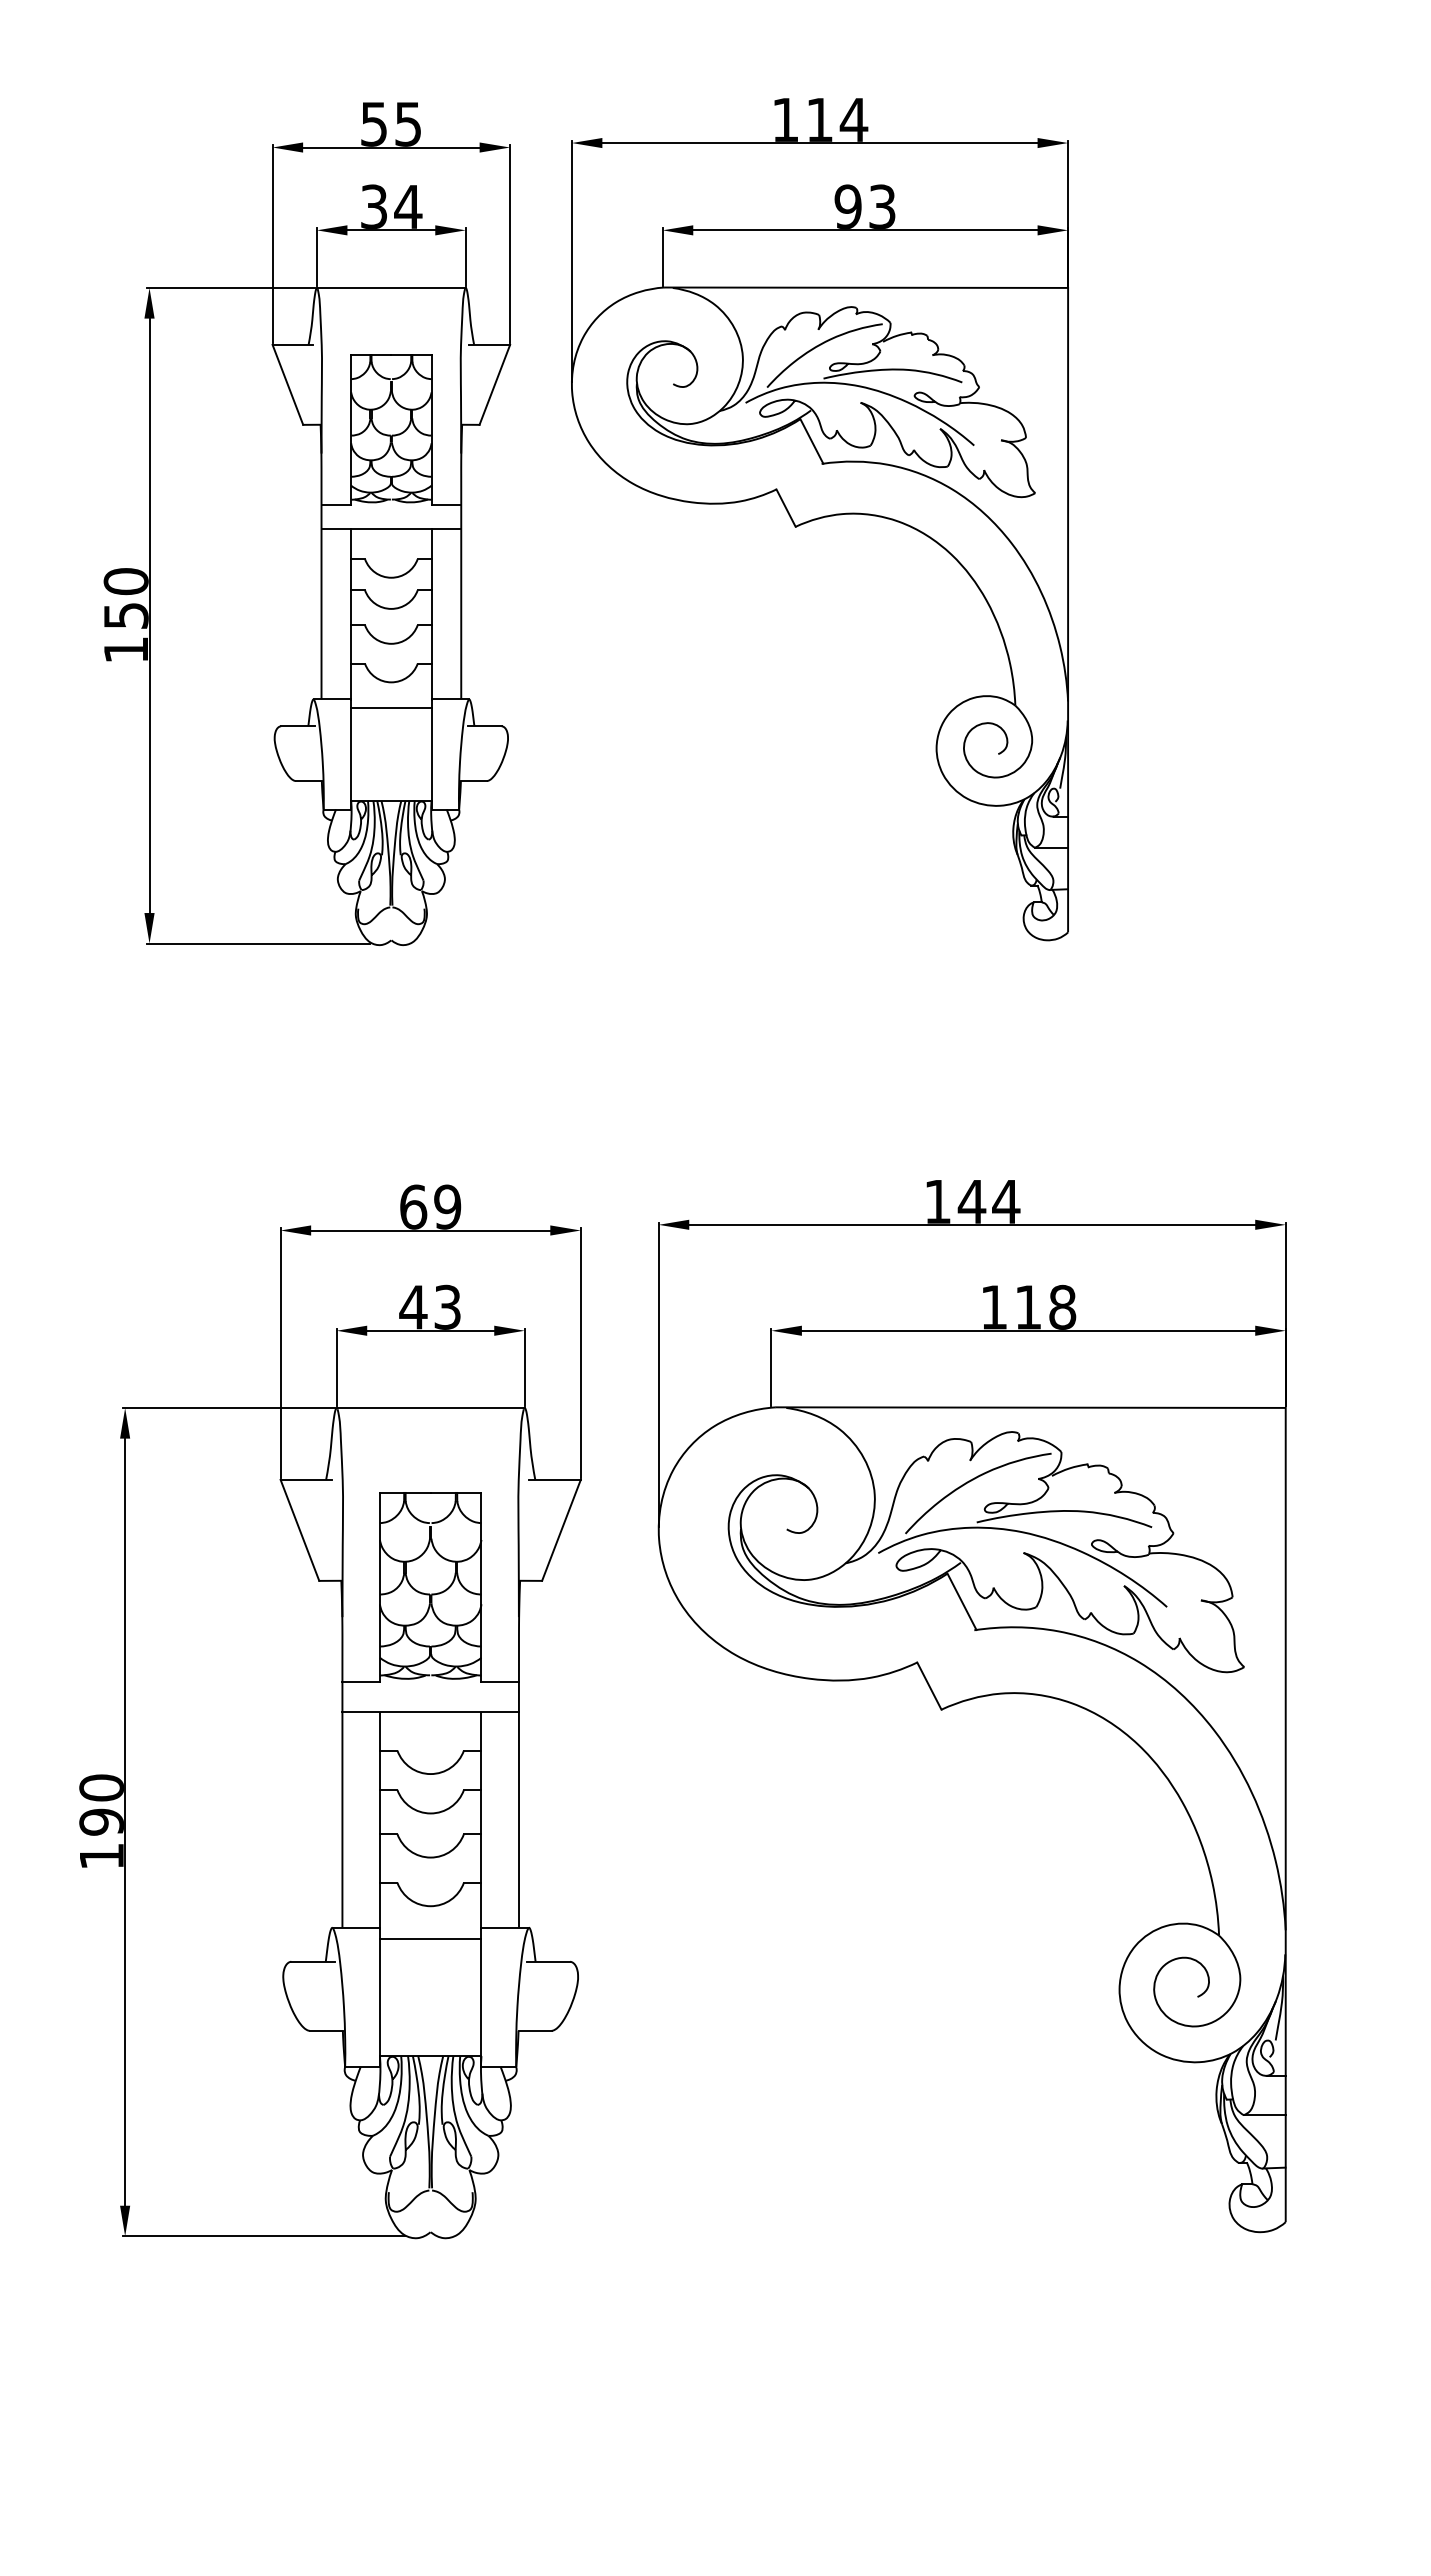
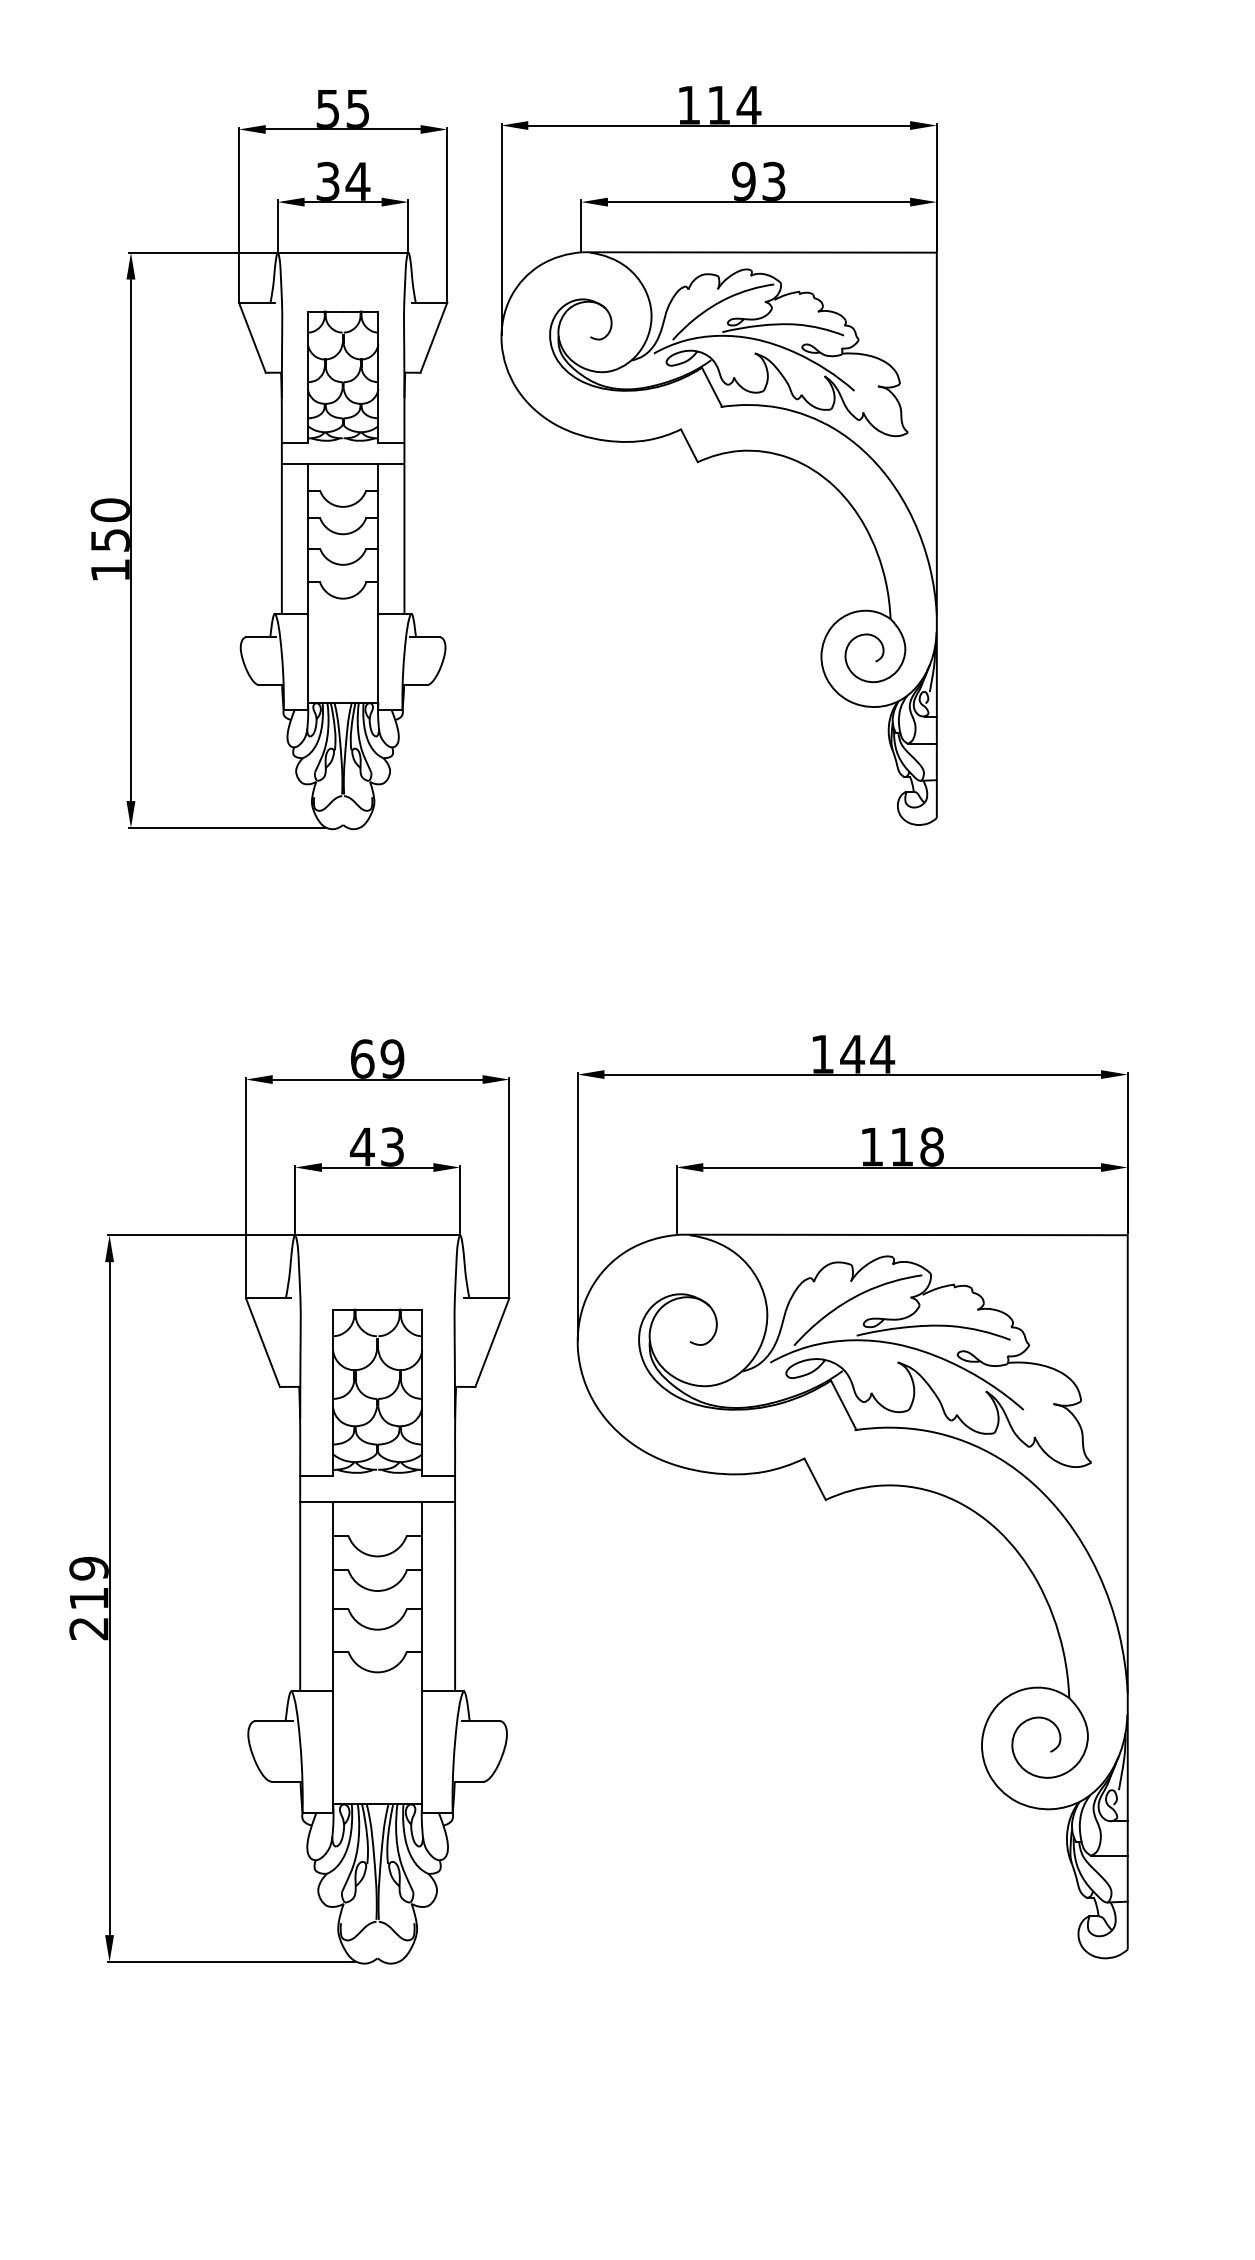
line: (391, 708) -> (343, 621), removed
text: (101, 1821) -> (88, 1598), 190 -> 219
line: (430, 1939) -> (377, 1701), removed

